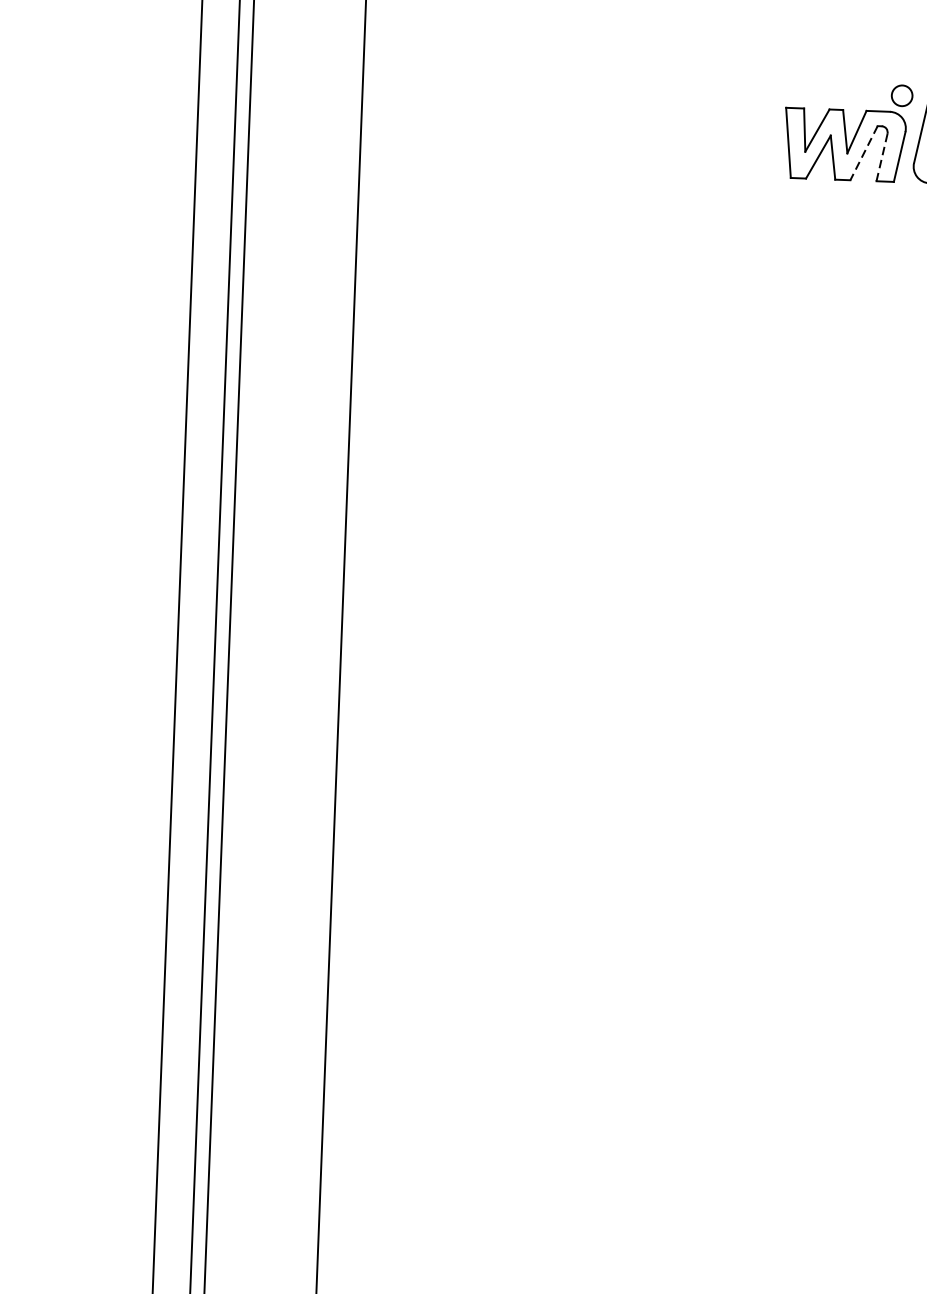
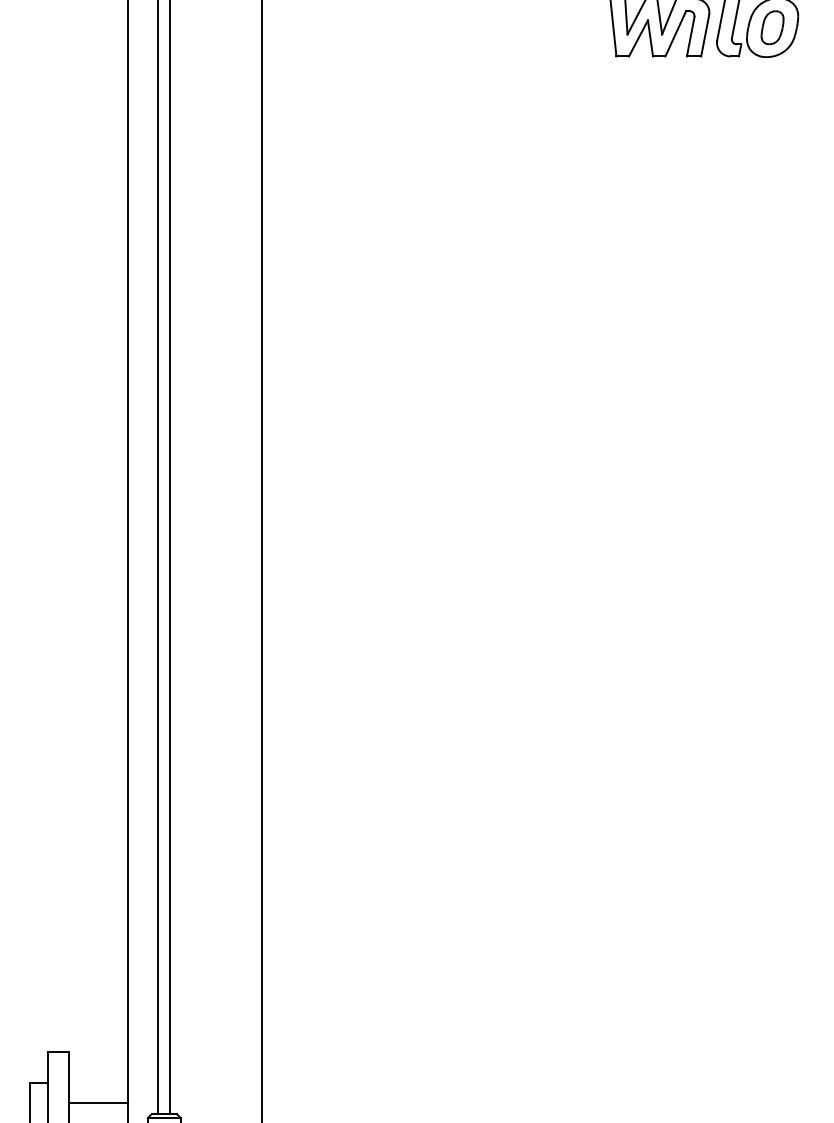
line: (863, 152) -> (675, 33), dashed -> solid
line: (881, 157) -> (690, 36), dashed -> solid

